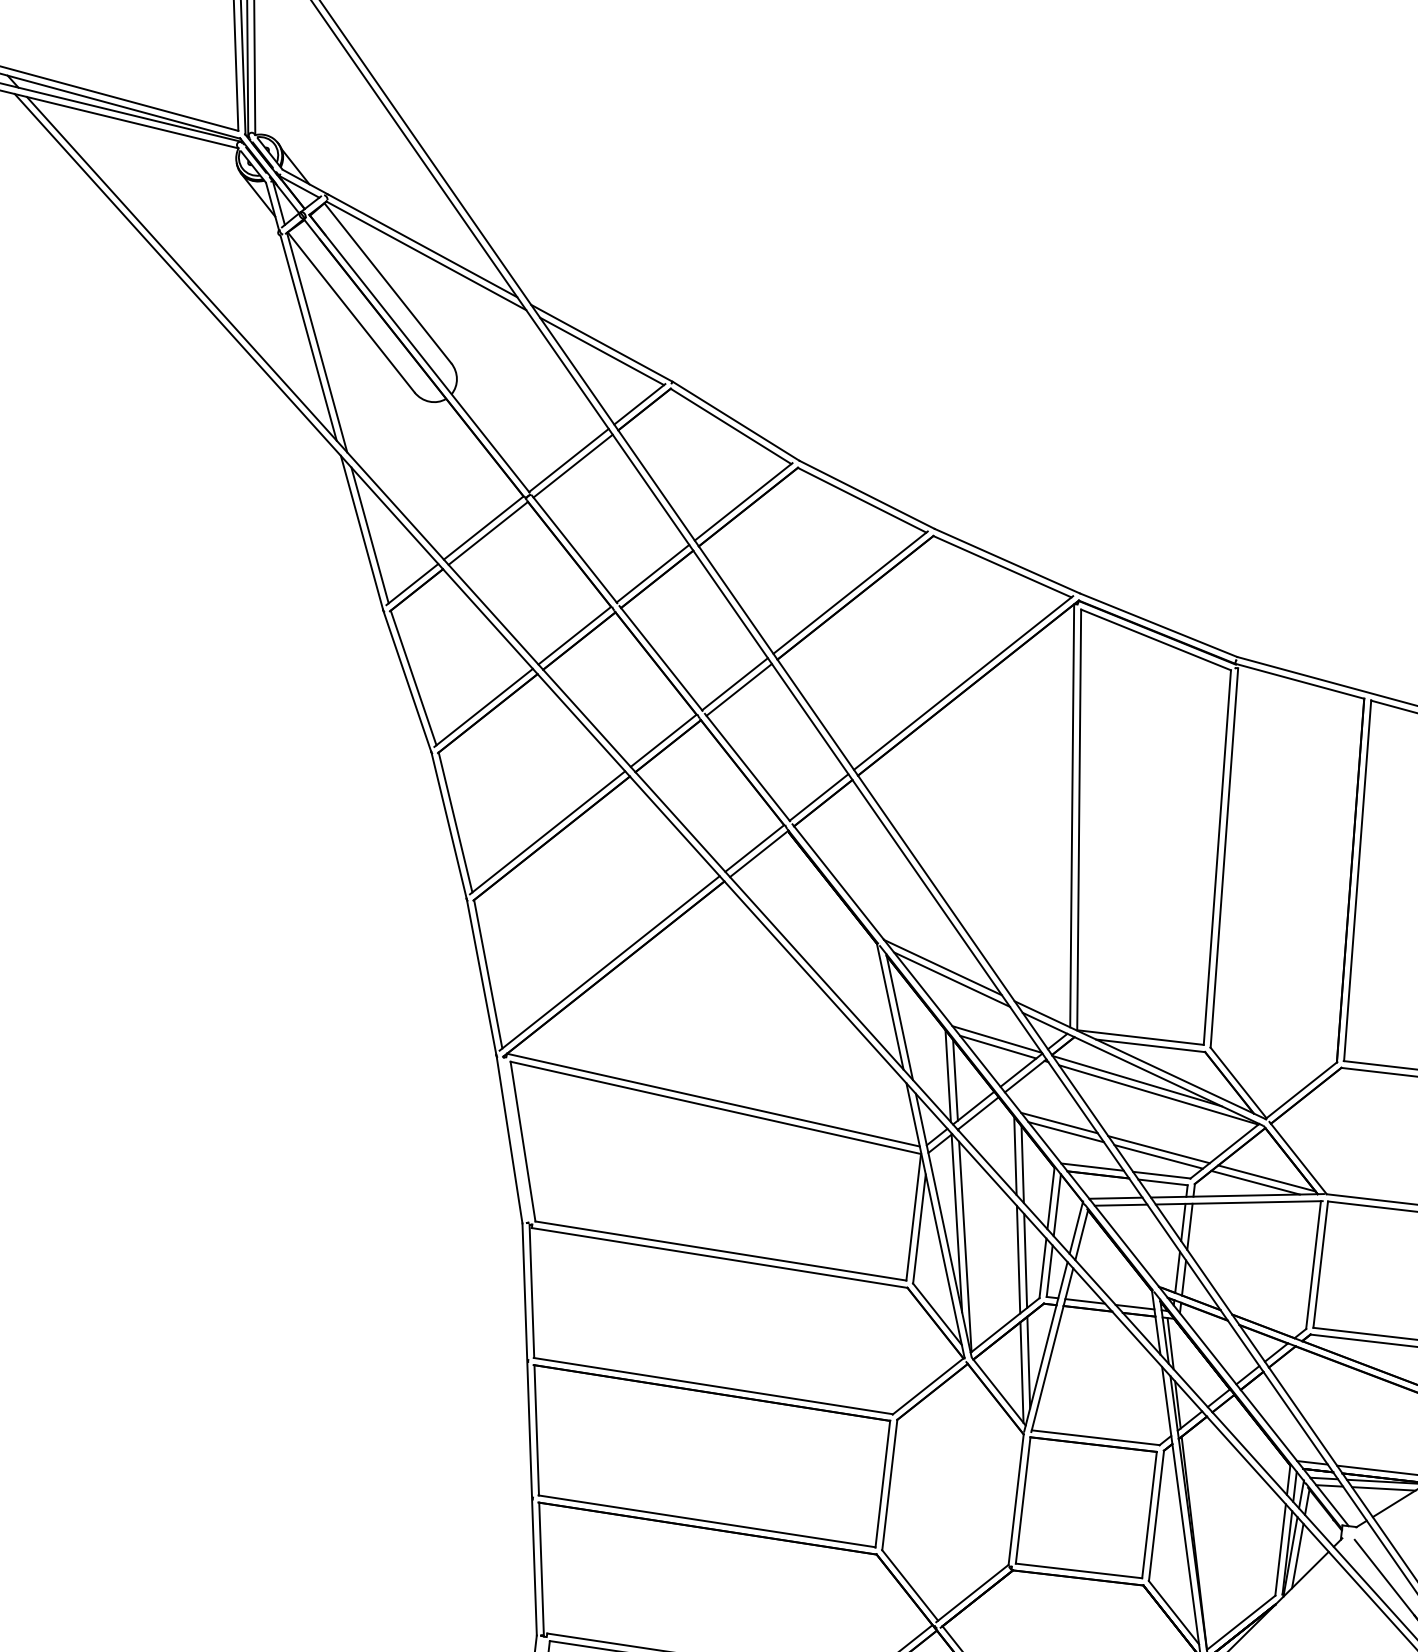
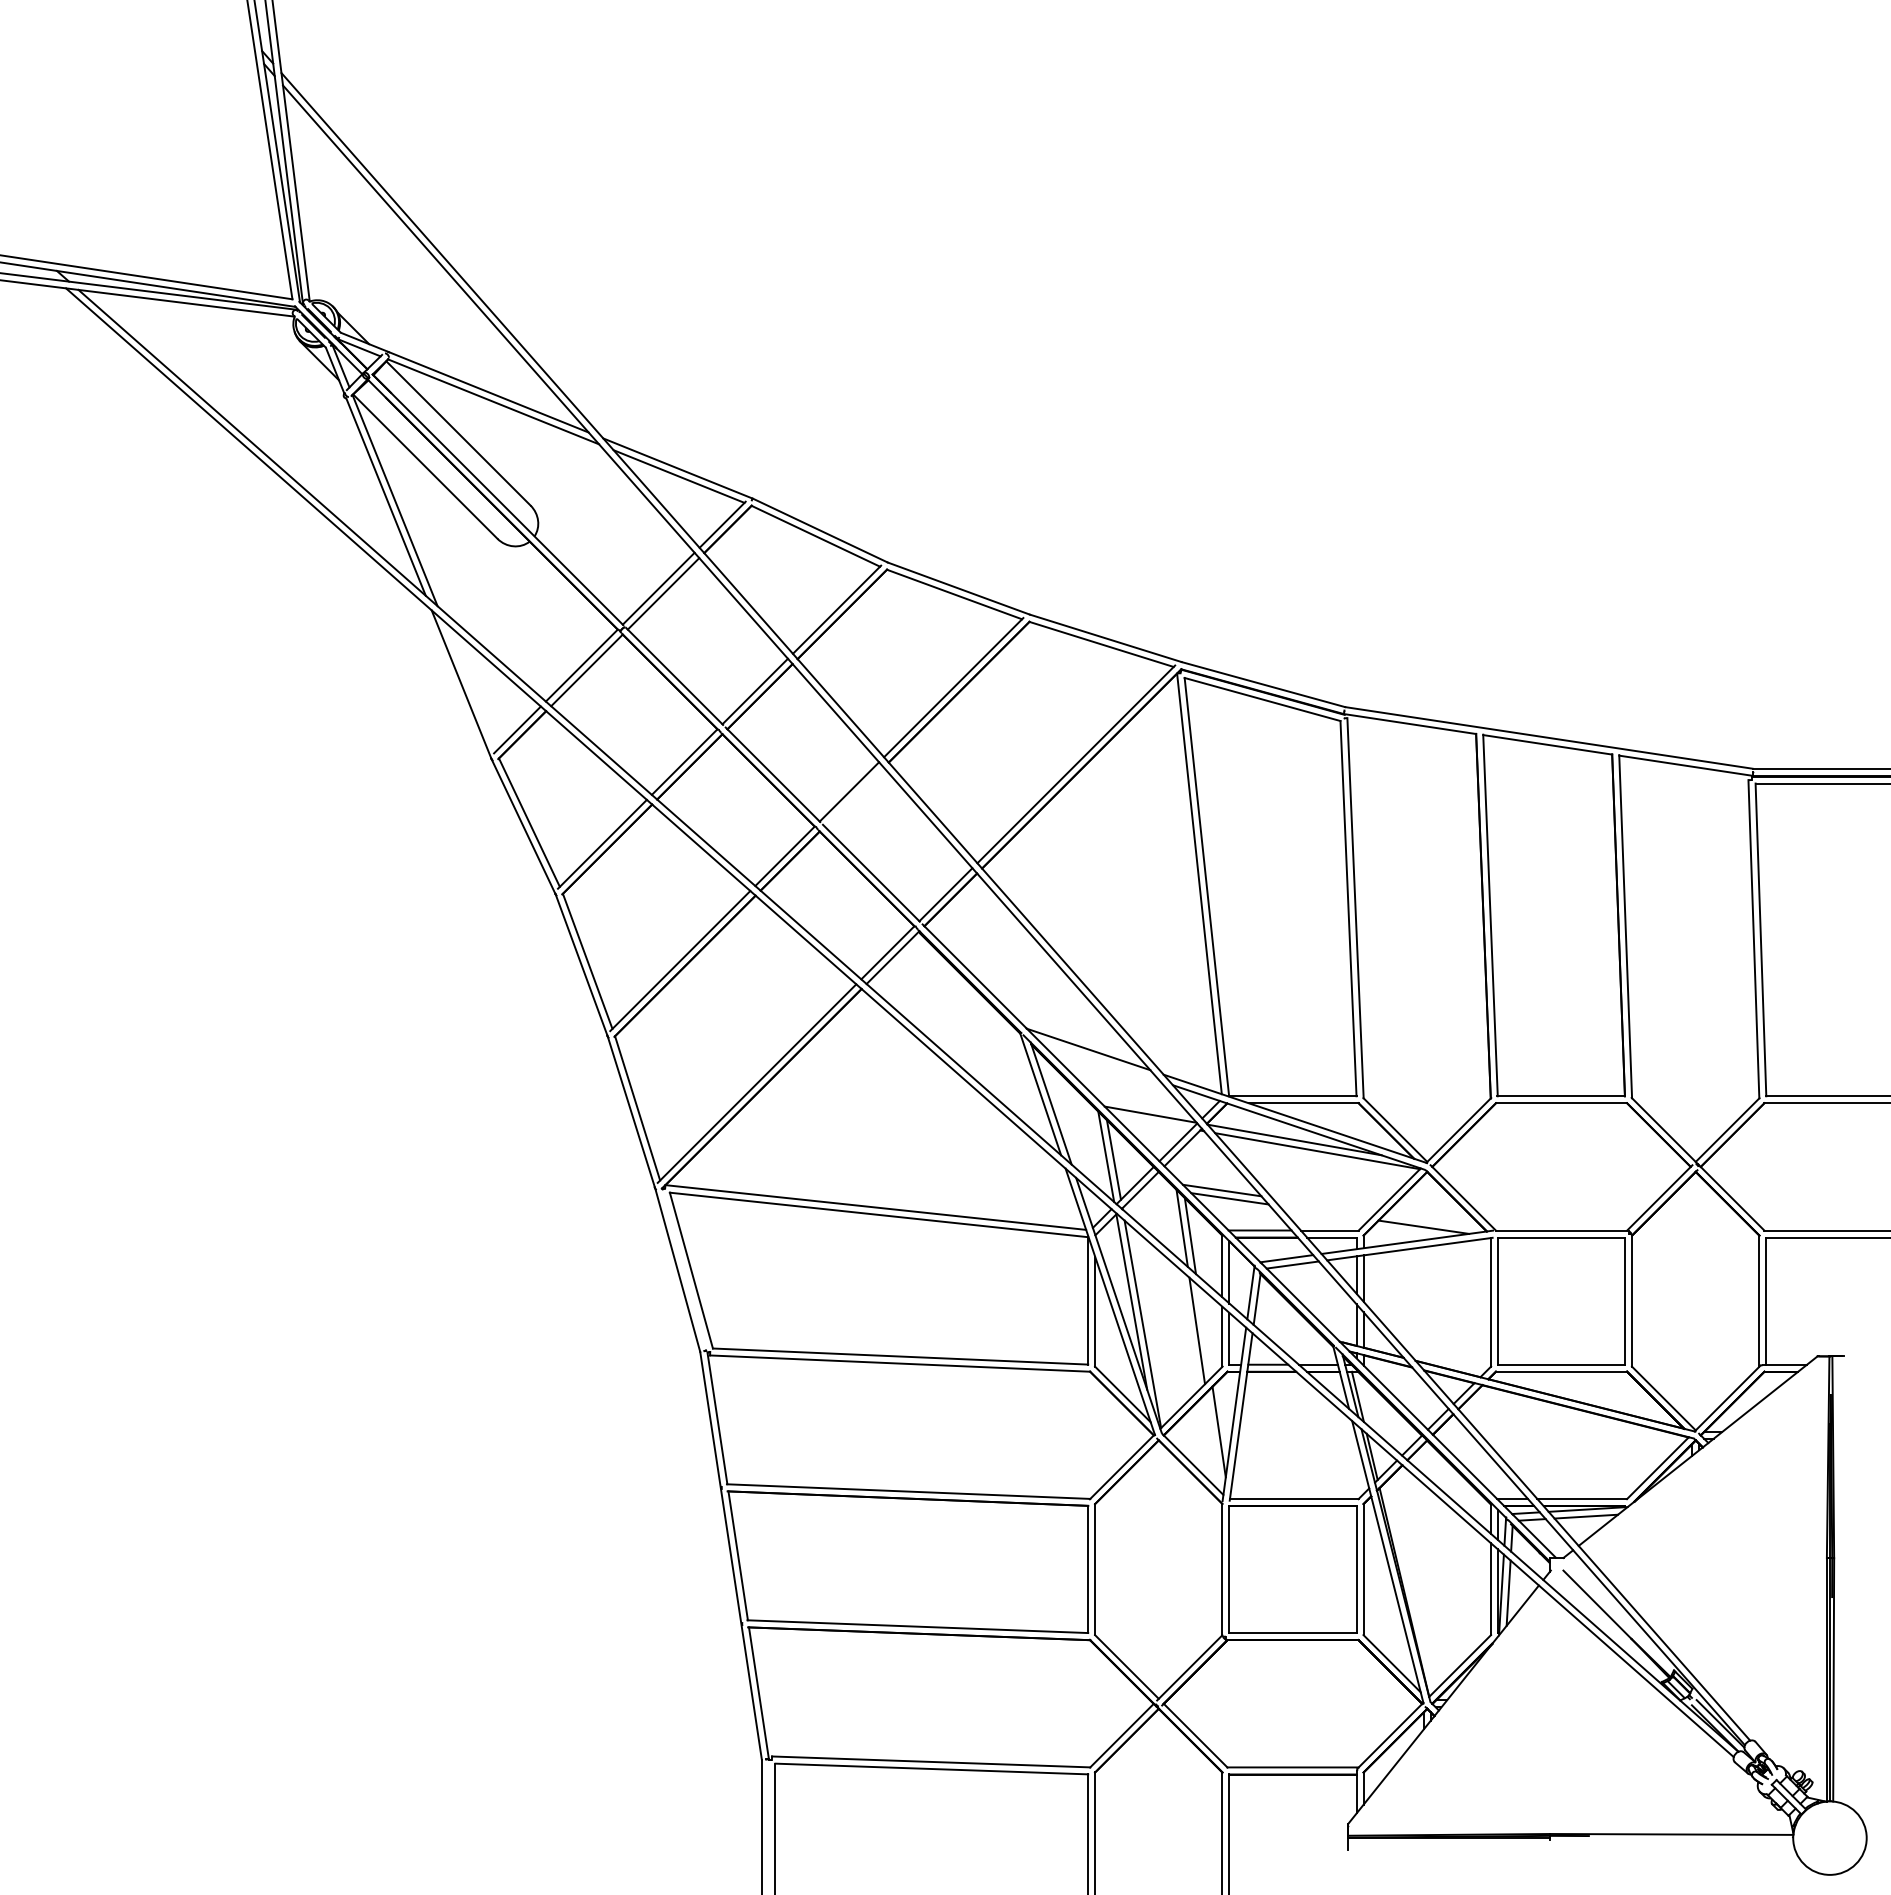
line: (369, 534) -> (469, 685), removed
line: (738, 689) -> (853, 796), removed
line: (951, 979) -> (1098, 1060), removed
line: (998, 1047) -> (1152, 1122), removed
line: (1159, 1149) -> (1324, 1205), removed
line: (1158, 1156) -> (1324, 1212), removed
line: (1266, 1178) -> (1434, 1221), removed
line: (1025, 1260) -> (1204, 1330), removed
line: (1021, 1372) -> (1213, 1442), removed

